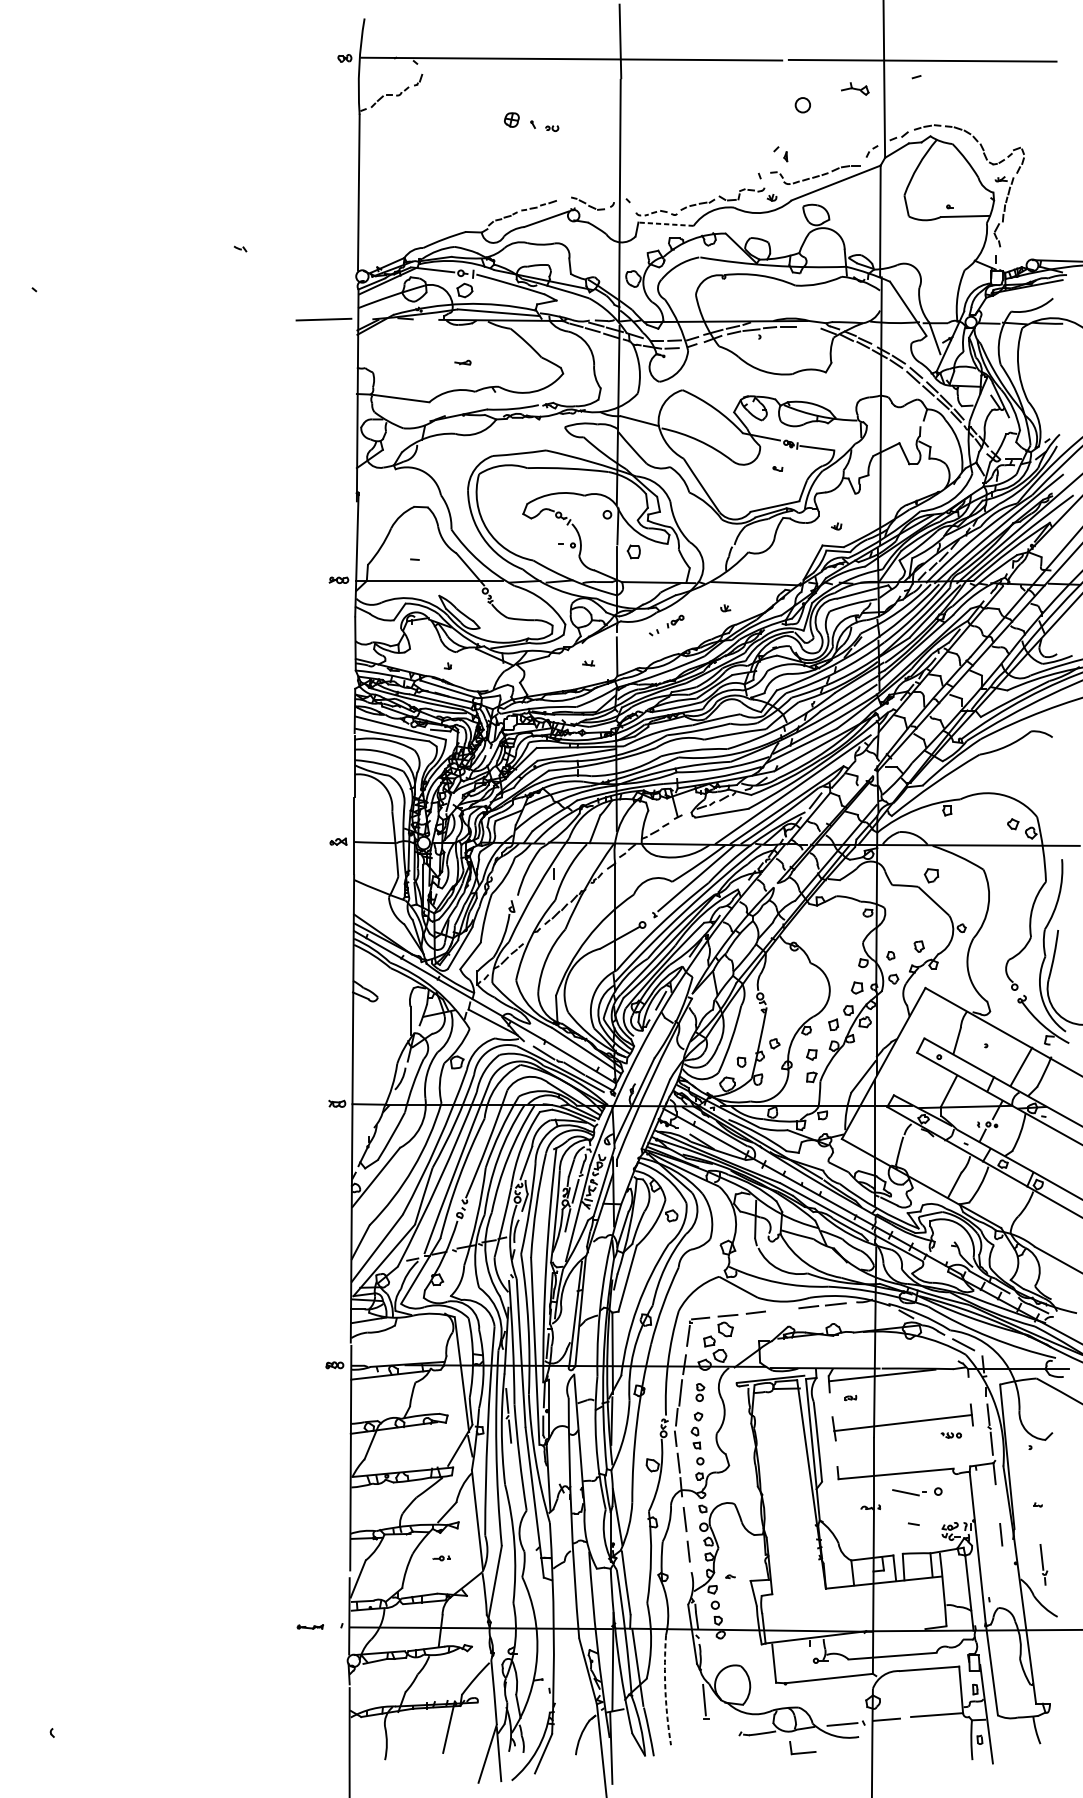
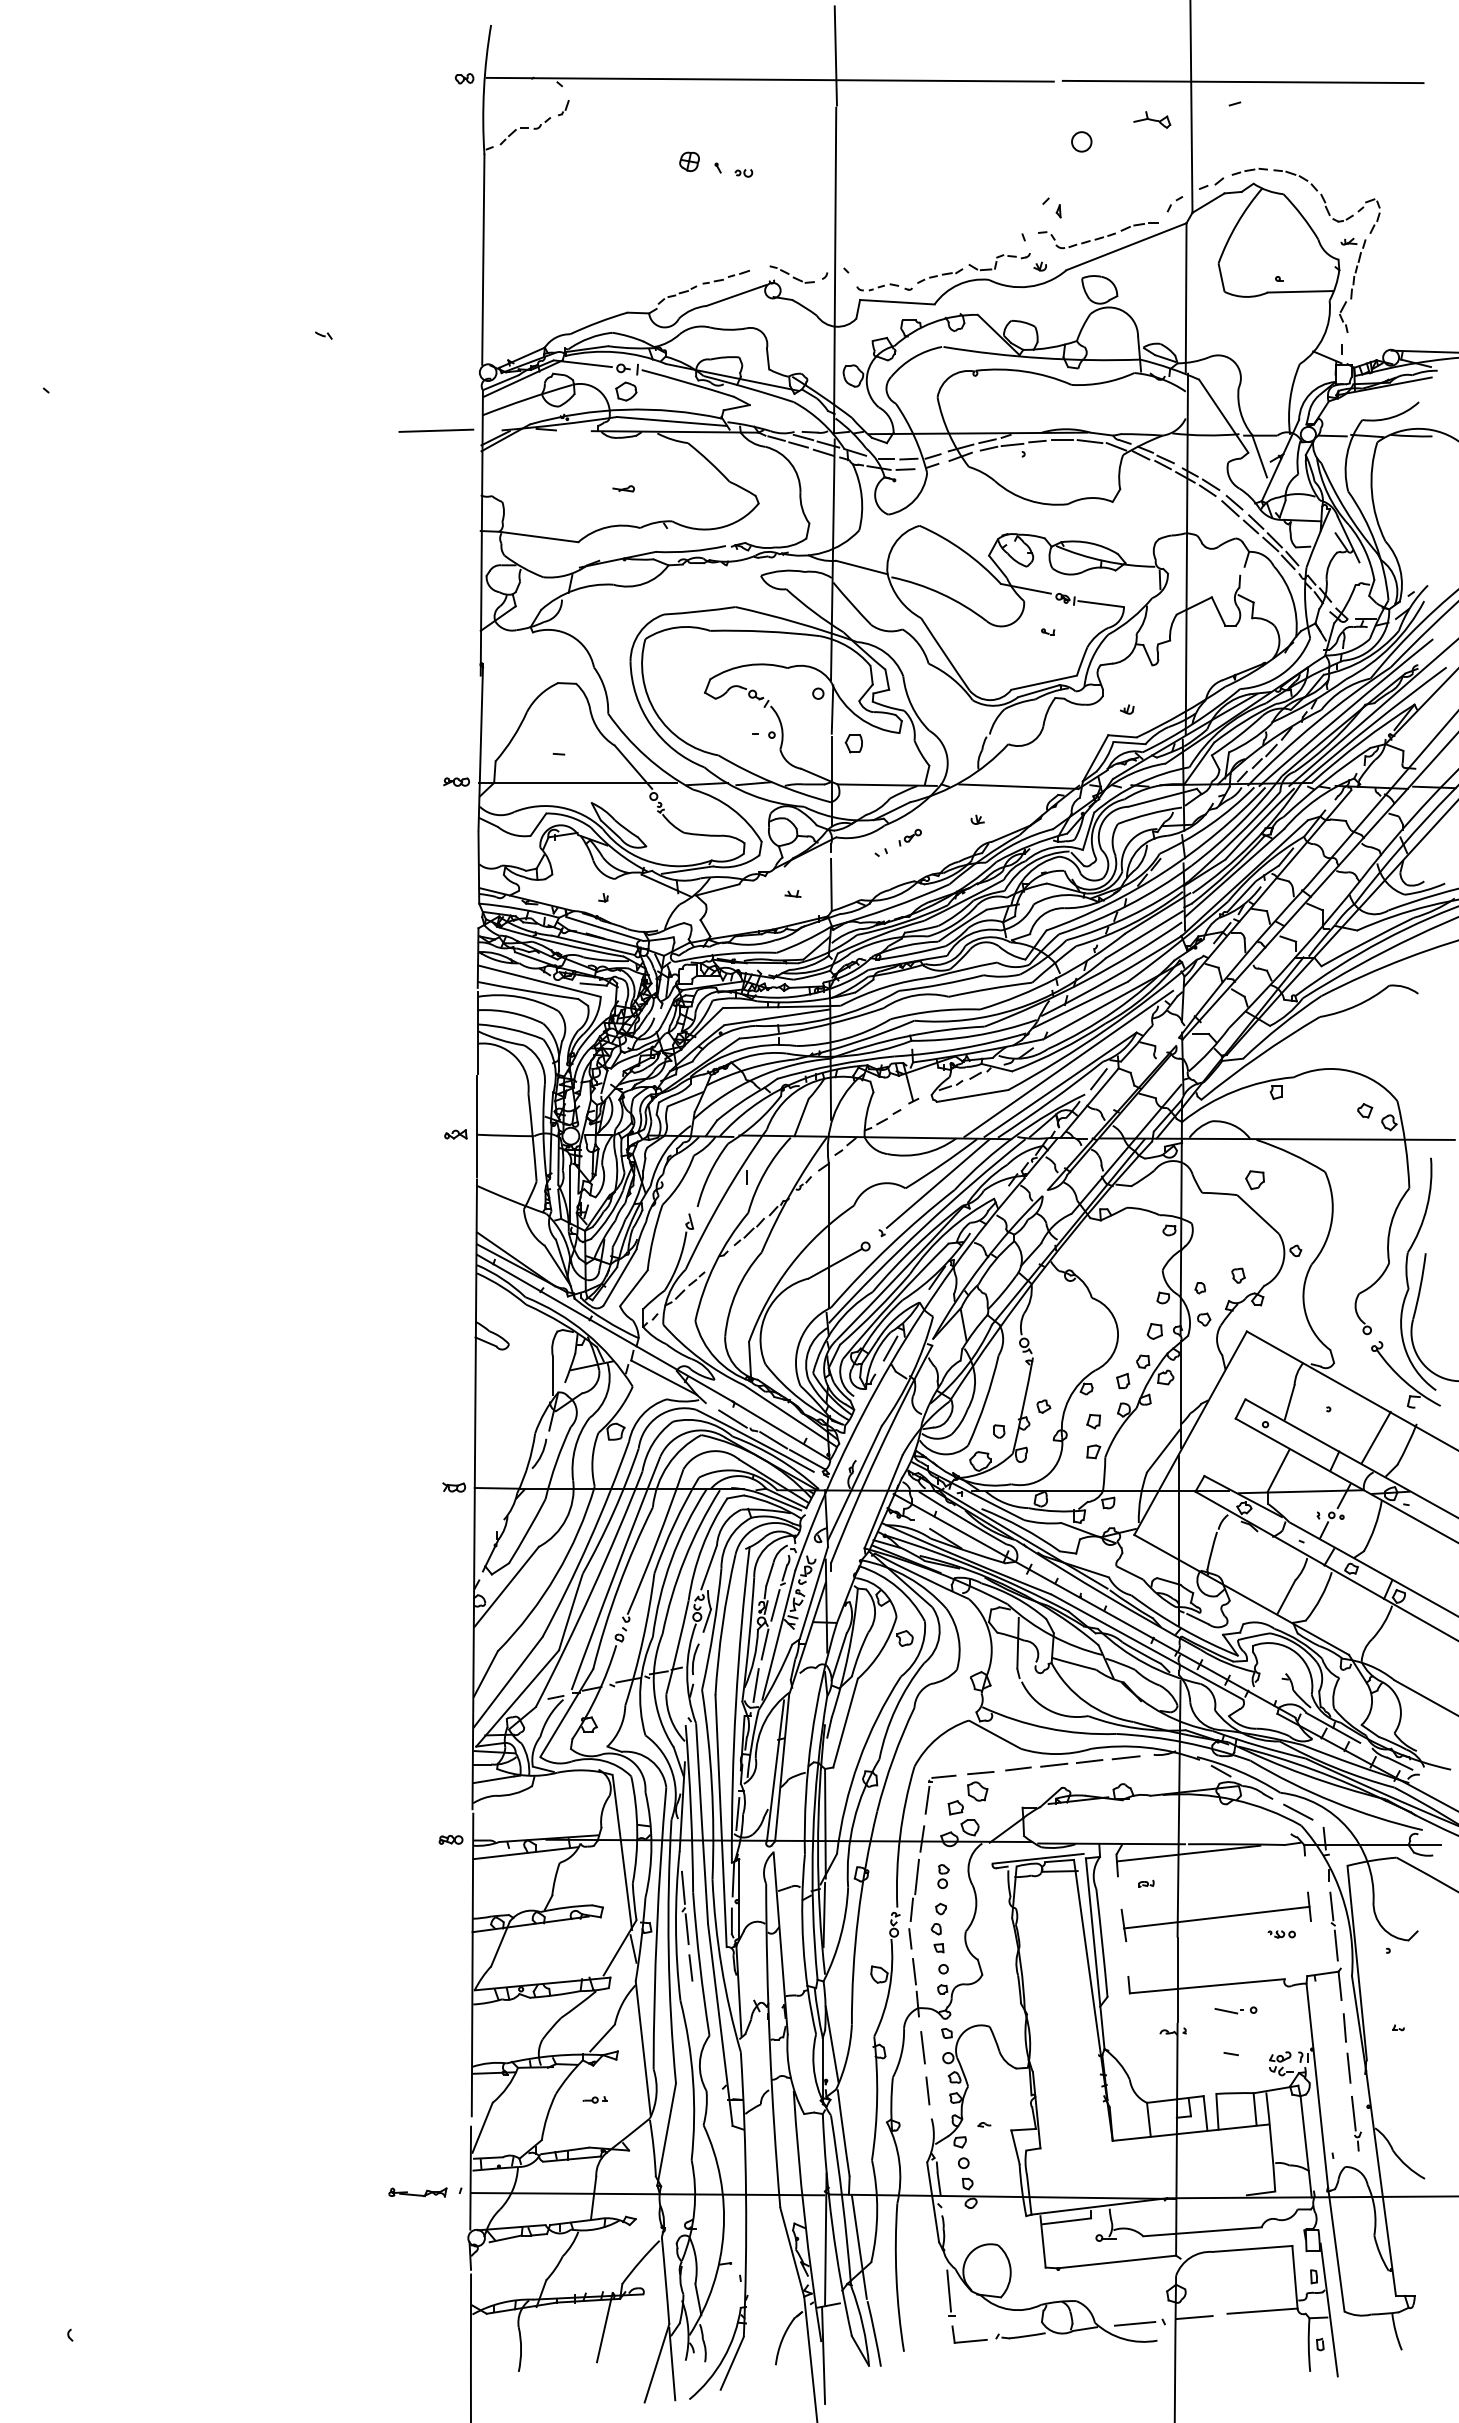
line: (665, 224) -> (896, 302), dashed -> solid
line: (808, 327) -> (1089, 441), added
line: (560, 1250) -> (755, 1685), added
line: (782, 1309) -> (1054, 1764), added
line: (512, 1460) -> (690, 1967), added
part: (917, 1491) -> (1235, 2010), size x0.62
line: (997, 1504) -> (1344, 2027), added
part: (1043, 1564) -> (1356, 2123), moved
part: (309, 1627) -> (417, 2192), size x1.67
line: (791, 1648) -> (1066, 2221), added
arc: (665, 1690) -> (896, 2277), dashed -> solid
part: (802, 1747) -> (969, 2334), moved

